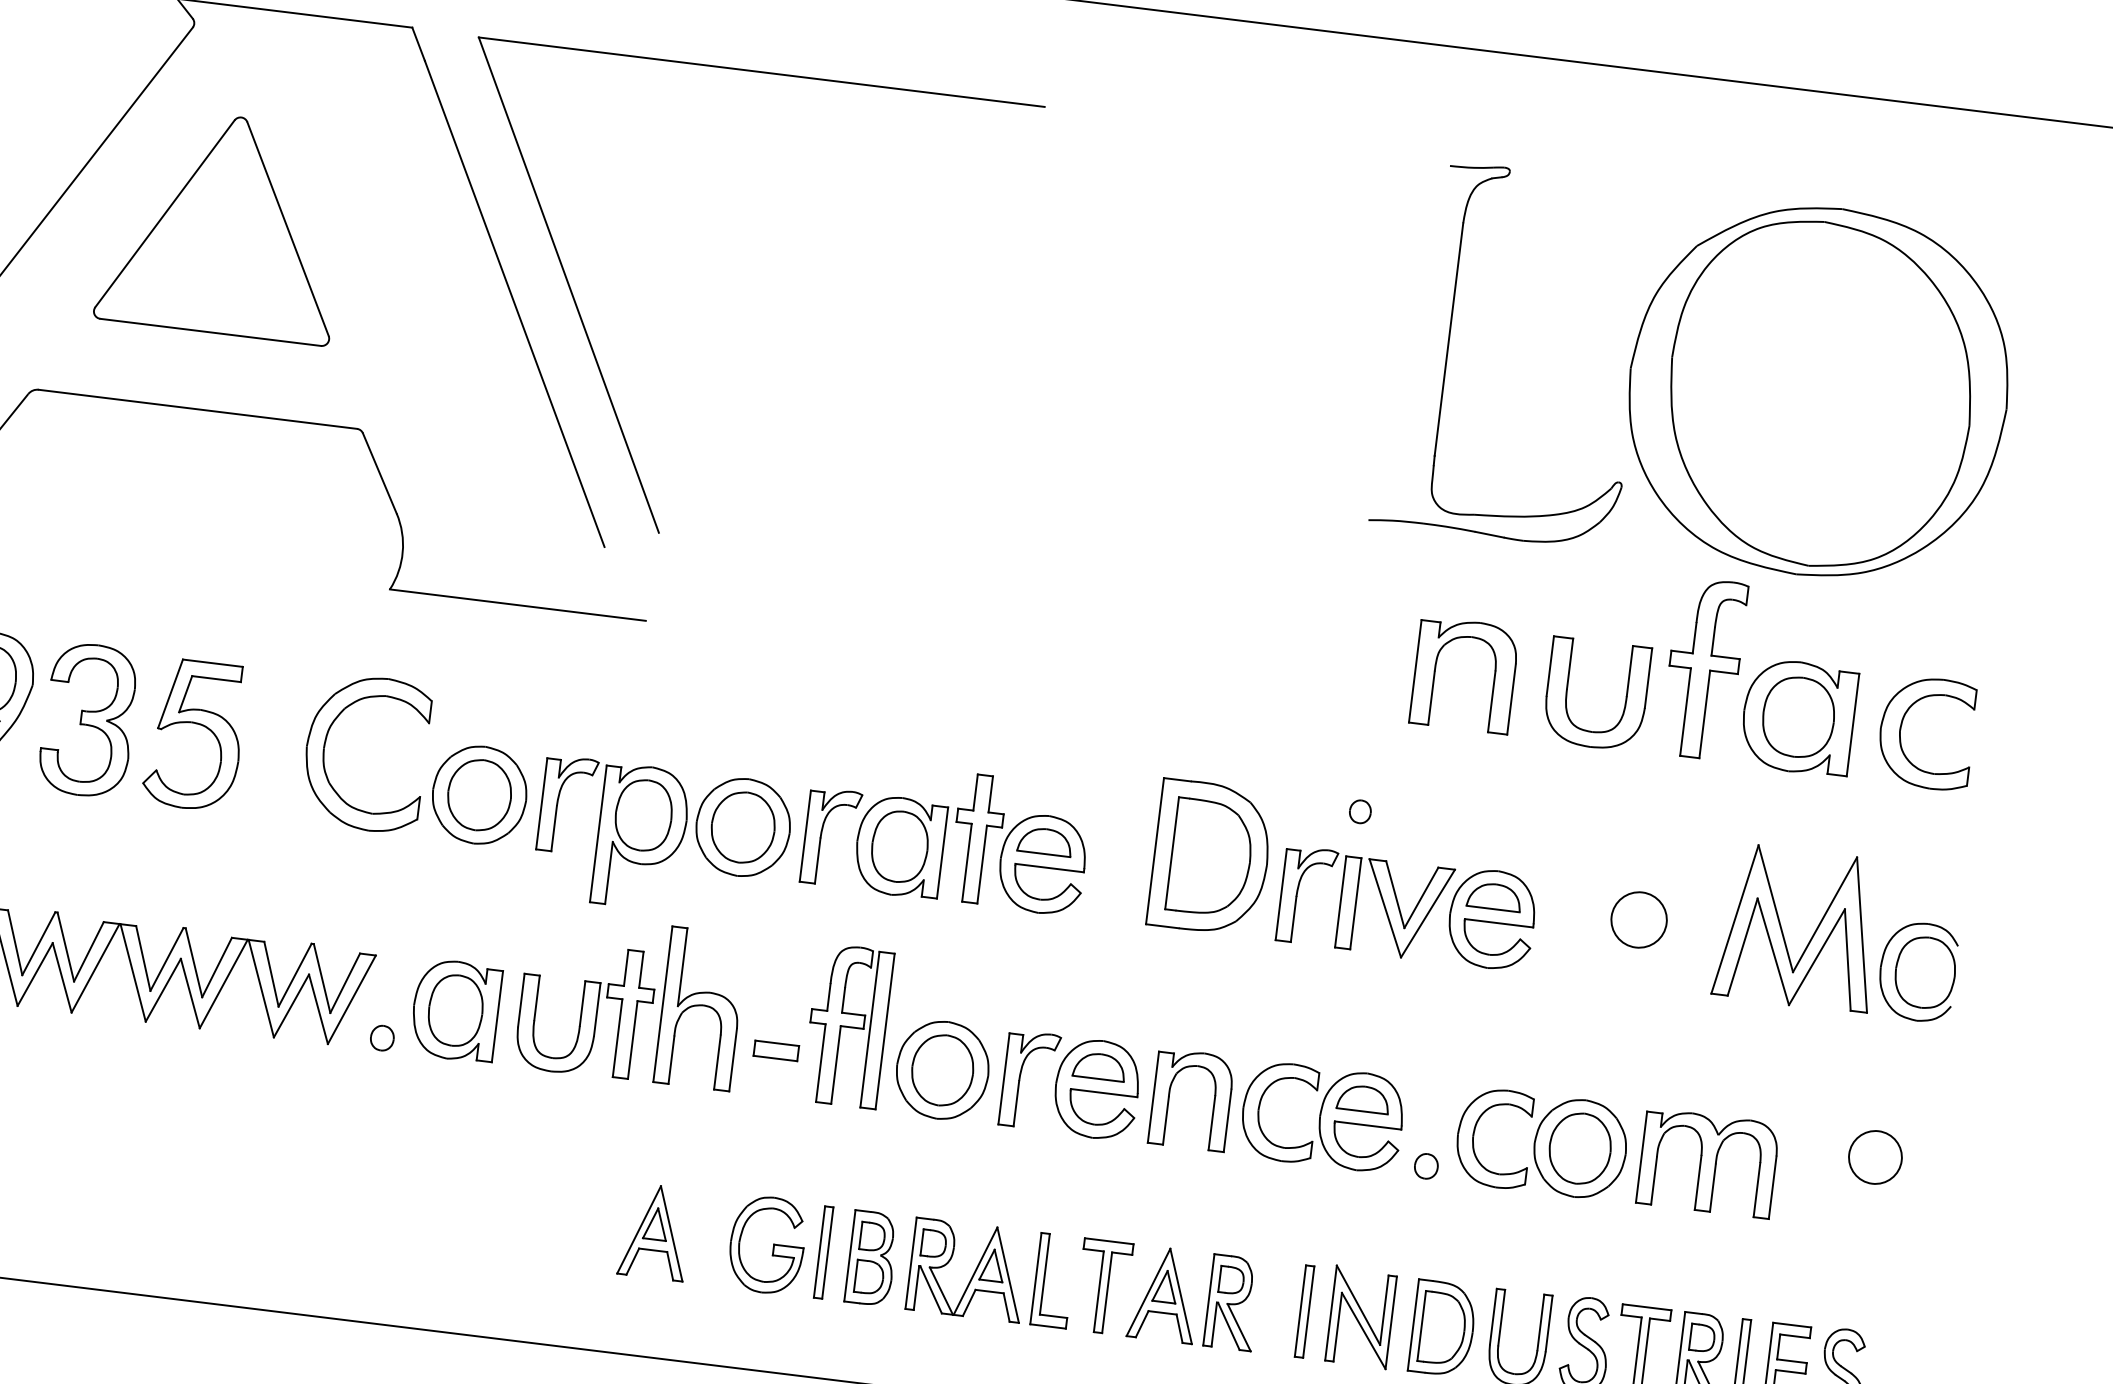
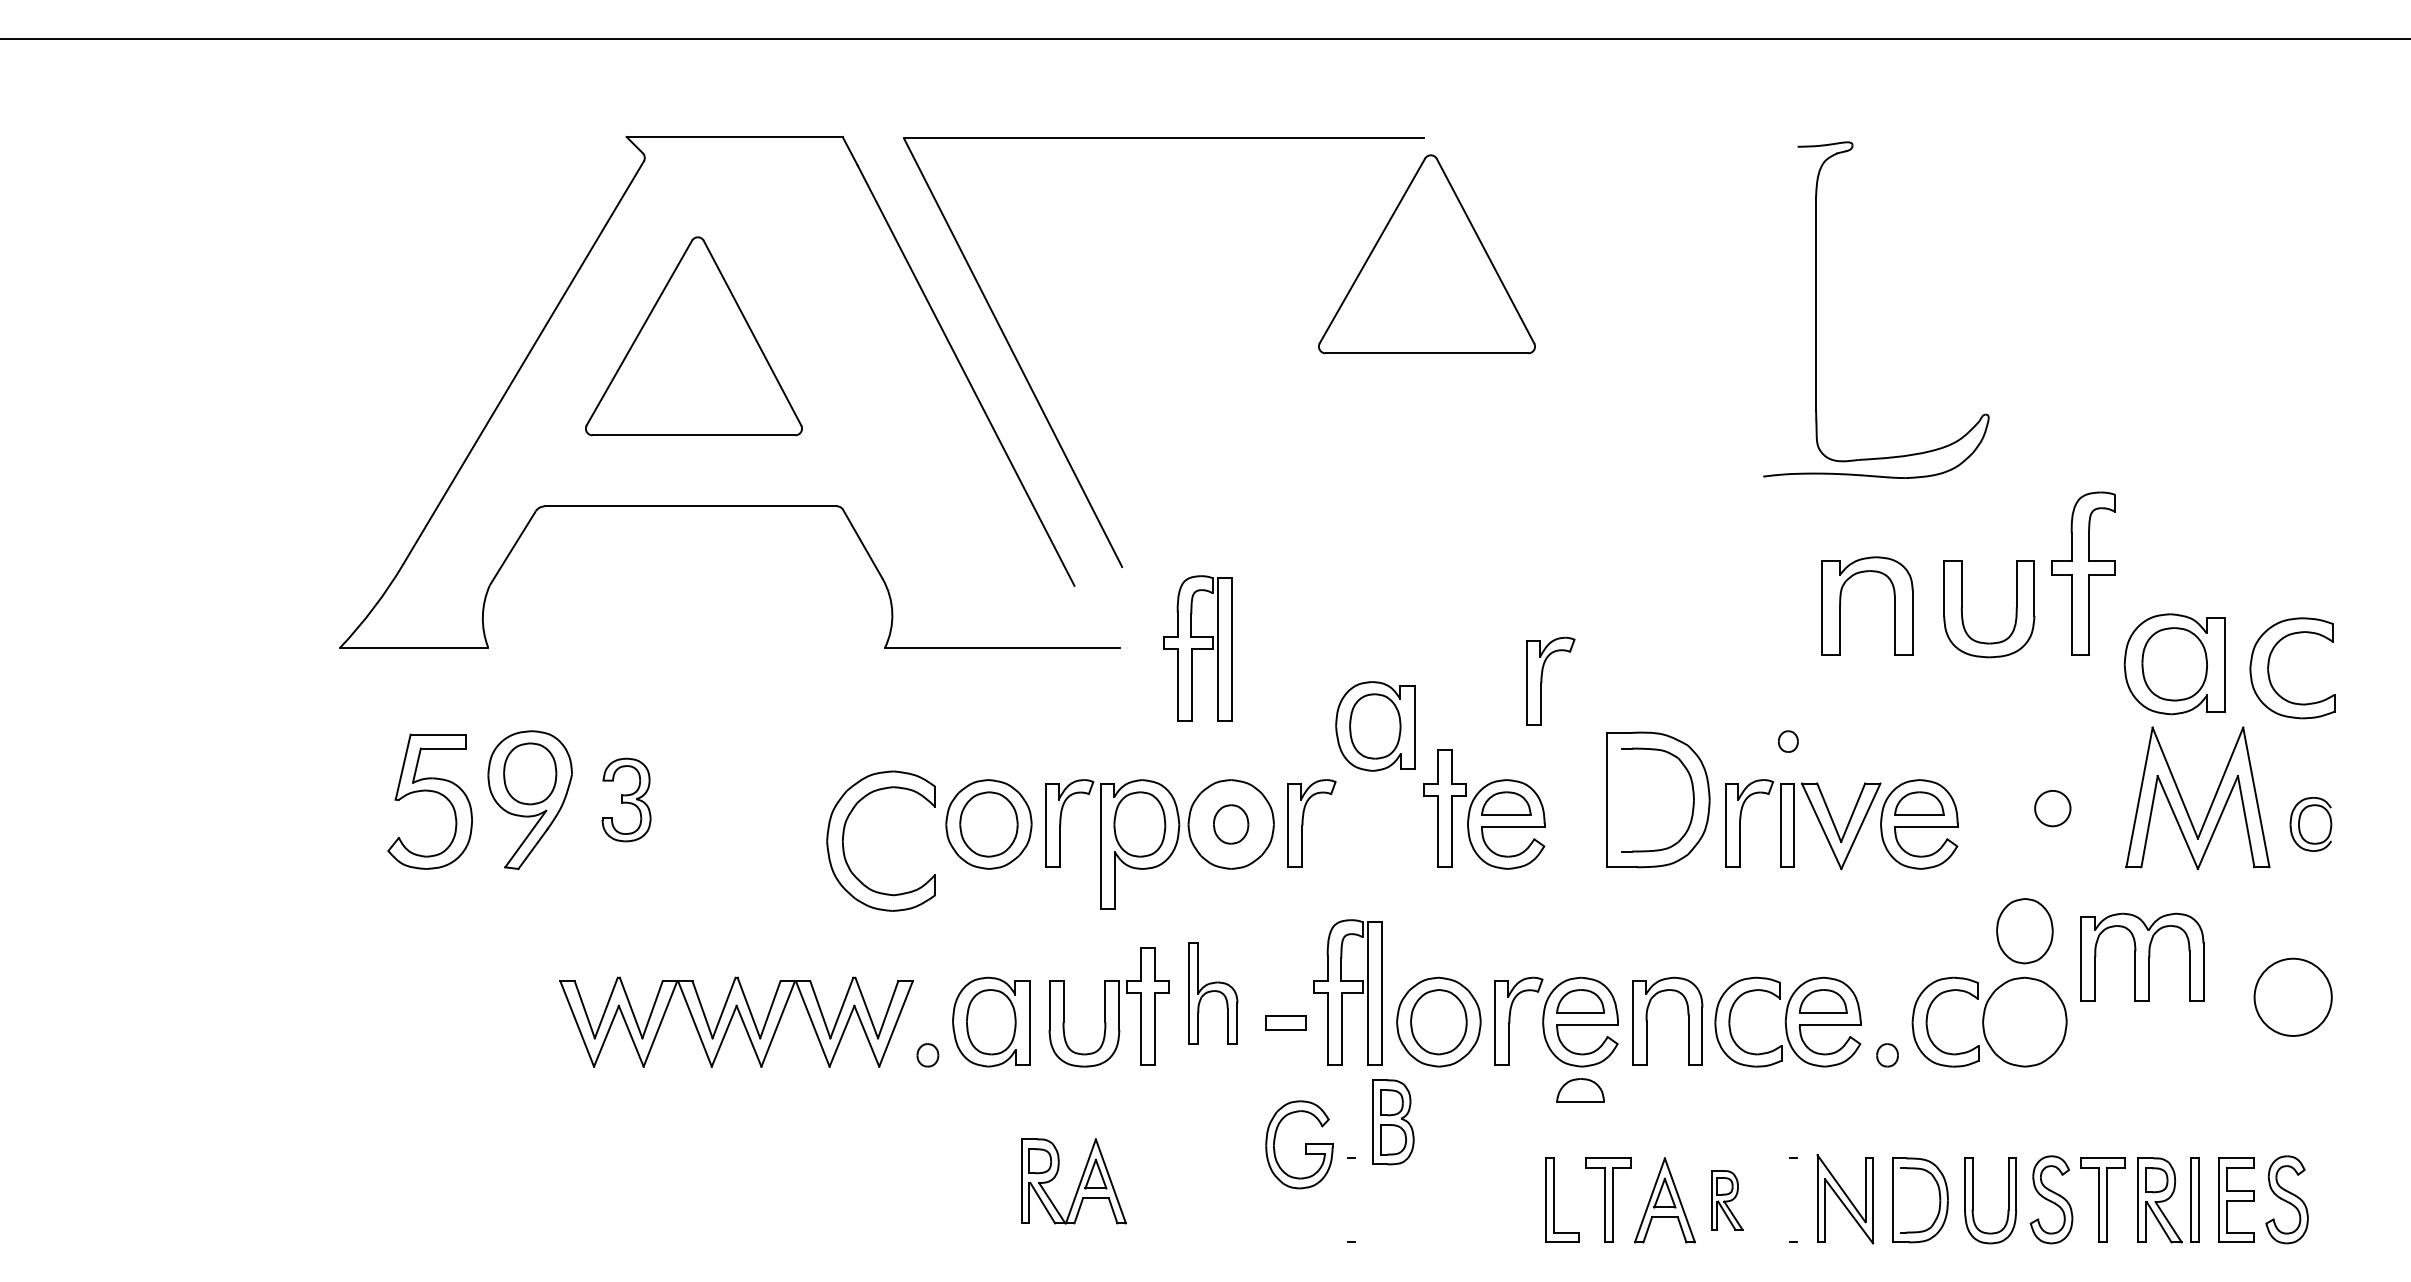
part: (1031, 233) -> (1426, 254), added
part: (1818, 390) -> (2156, 309), removed
part: (730, 631) -> (1197, 648), added
part: (1101, 712) -> (1542, 680), added
part: (1798, 717) -> (2174, 664), moved
part: (88, 719) -> (626, 799), size x0.6
part: (198, 725) -> (726, 792), removed
part: (1902, 727) -> (2269, 666), moved
part: (326, 742) -> (844, 835), moved
part: (742, 827) -> (1230, 824), size x0.6
part: (900, 846) -> (1375, 726), moved
line: (1172, 852) -> (1622, 799), removed
circle: (1638, 919) -> (2052, 808), size x0.7
part: (1917, 971) -> (2310, 824), size x0.6
part: (700, 1008) -> (1212, 993), size x0.7
part: (1579, 1148) -> (2024, 931), moved
circle: (1875, 1157) -> (2293, 997), size x1.6
part: (1708, 1162) -> (2142, 956), moved
part: (1087, 1163) -> (1580, 1090), added
part: (655, 1231) -> (1196, 1200), removed
part: (767, 1244) -> (1299, 1144), moved
line: (819, 1252) -> (1347, 1200), removed
line: (828, 1253) -> (1355, 1200), removed
part: (871, 1258) -> (1393, 1122), moved
part: (967, 1270) -> (1073, 1181), moved
part: (1232, 1302) -> (1727, 1200), size x0.7
line: (1300, 1311) -> (1789, 1200), removed
line: (1309, 1312) -> (1797, 1200), removed
line: (1422, 1326) -> (1901, 1200), removed

